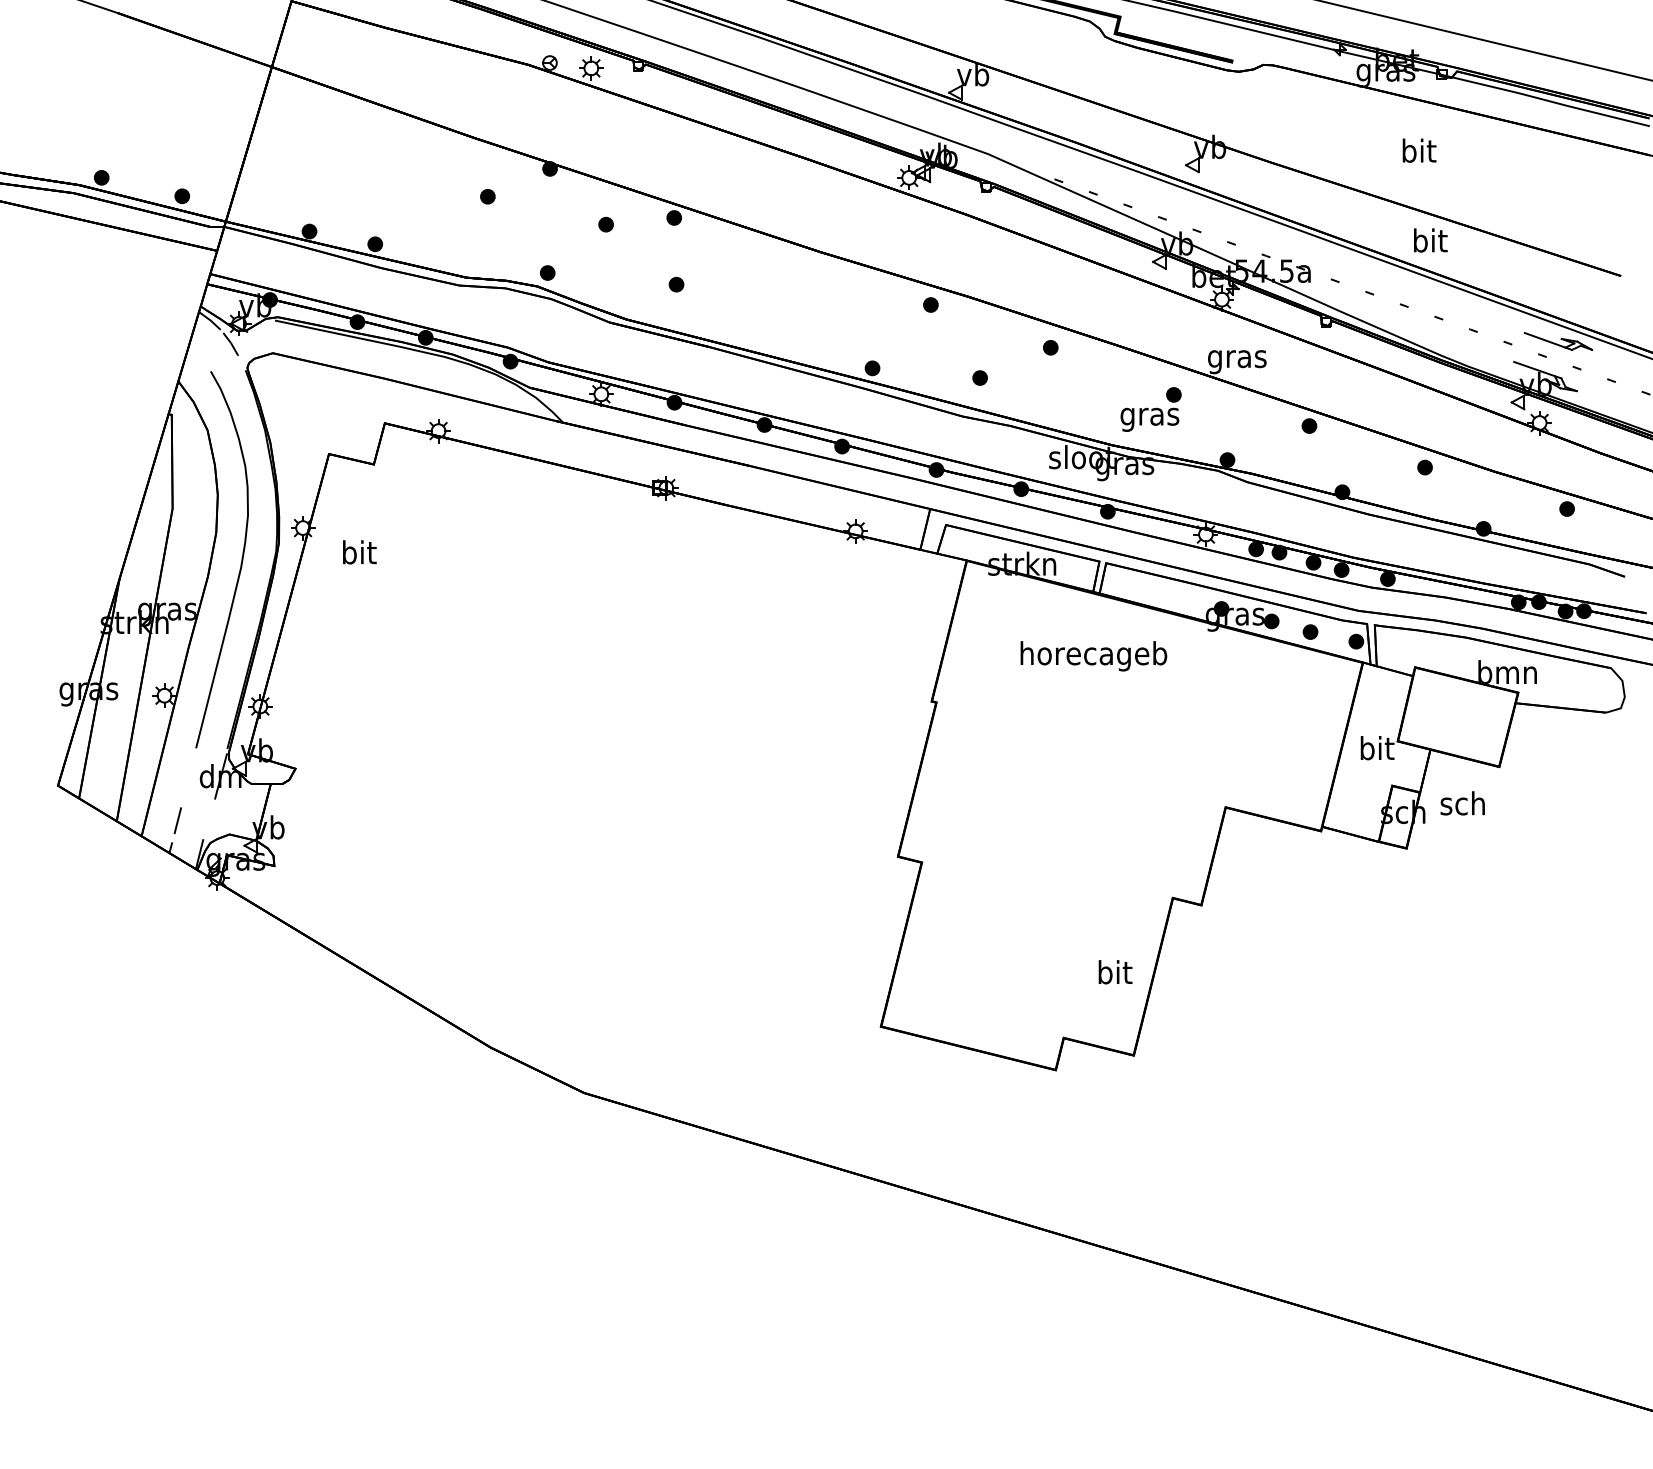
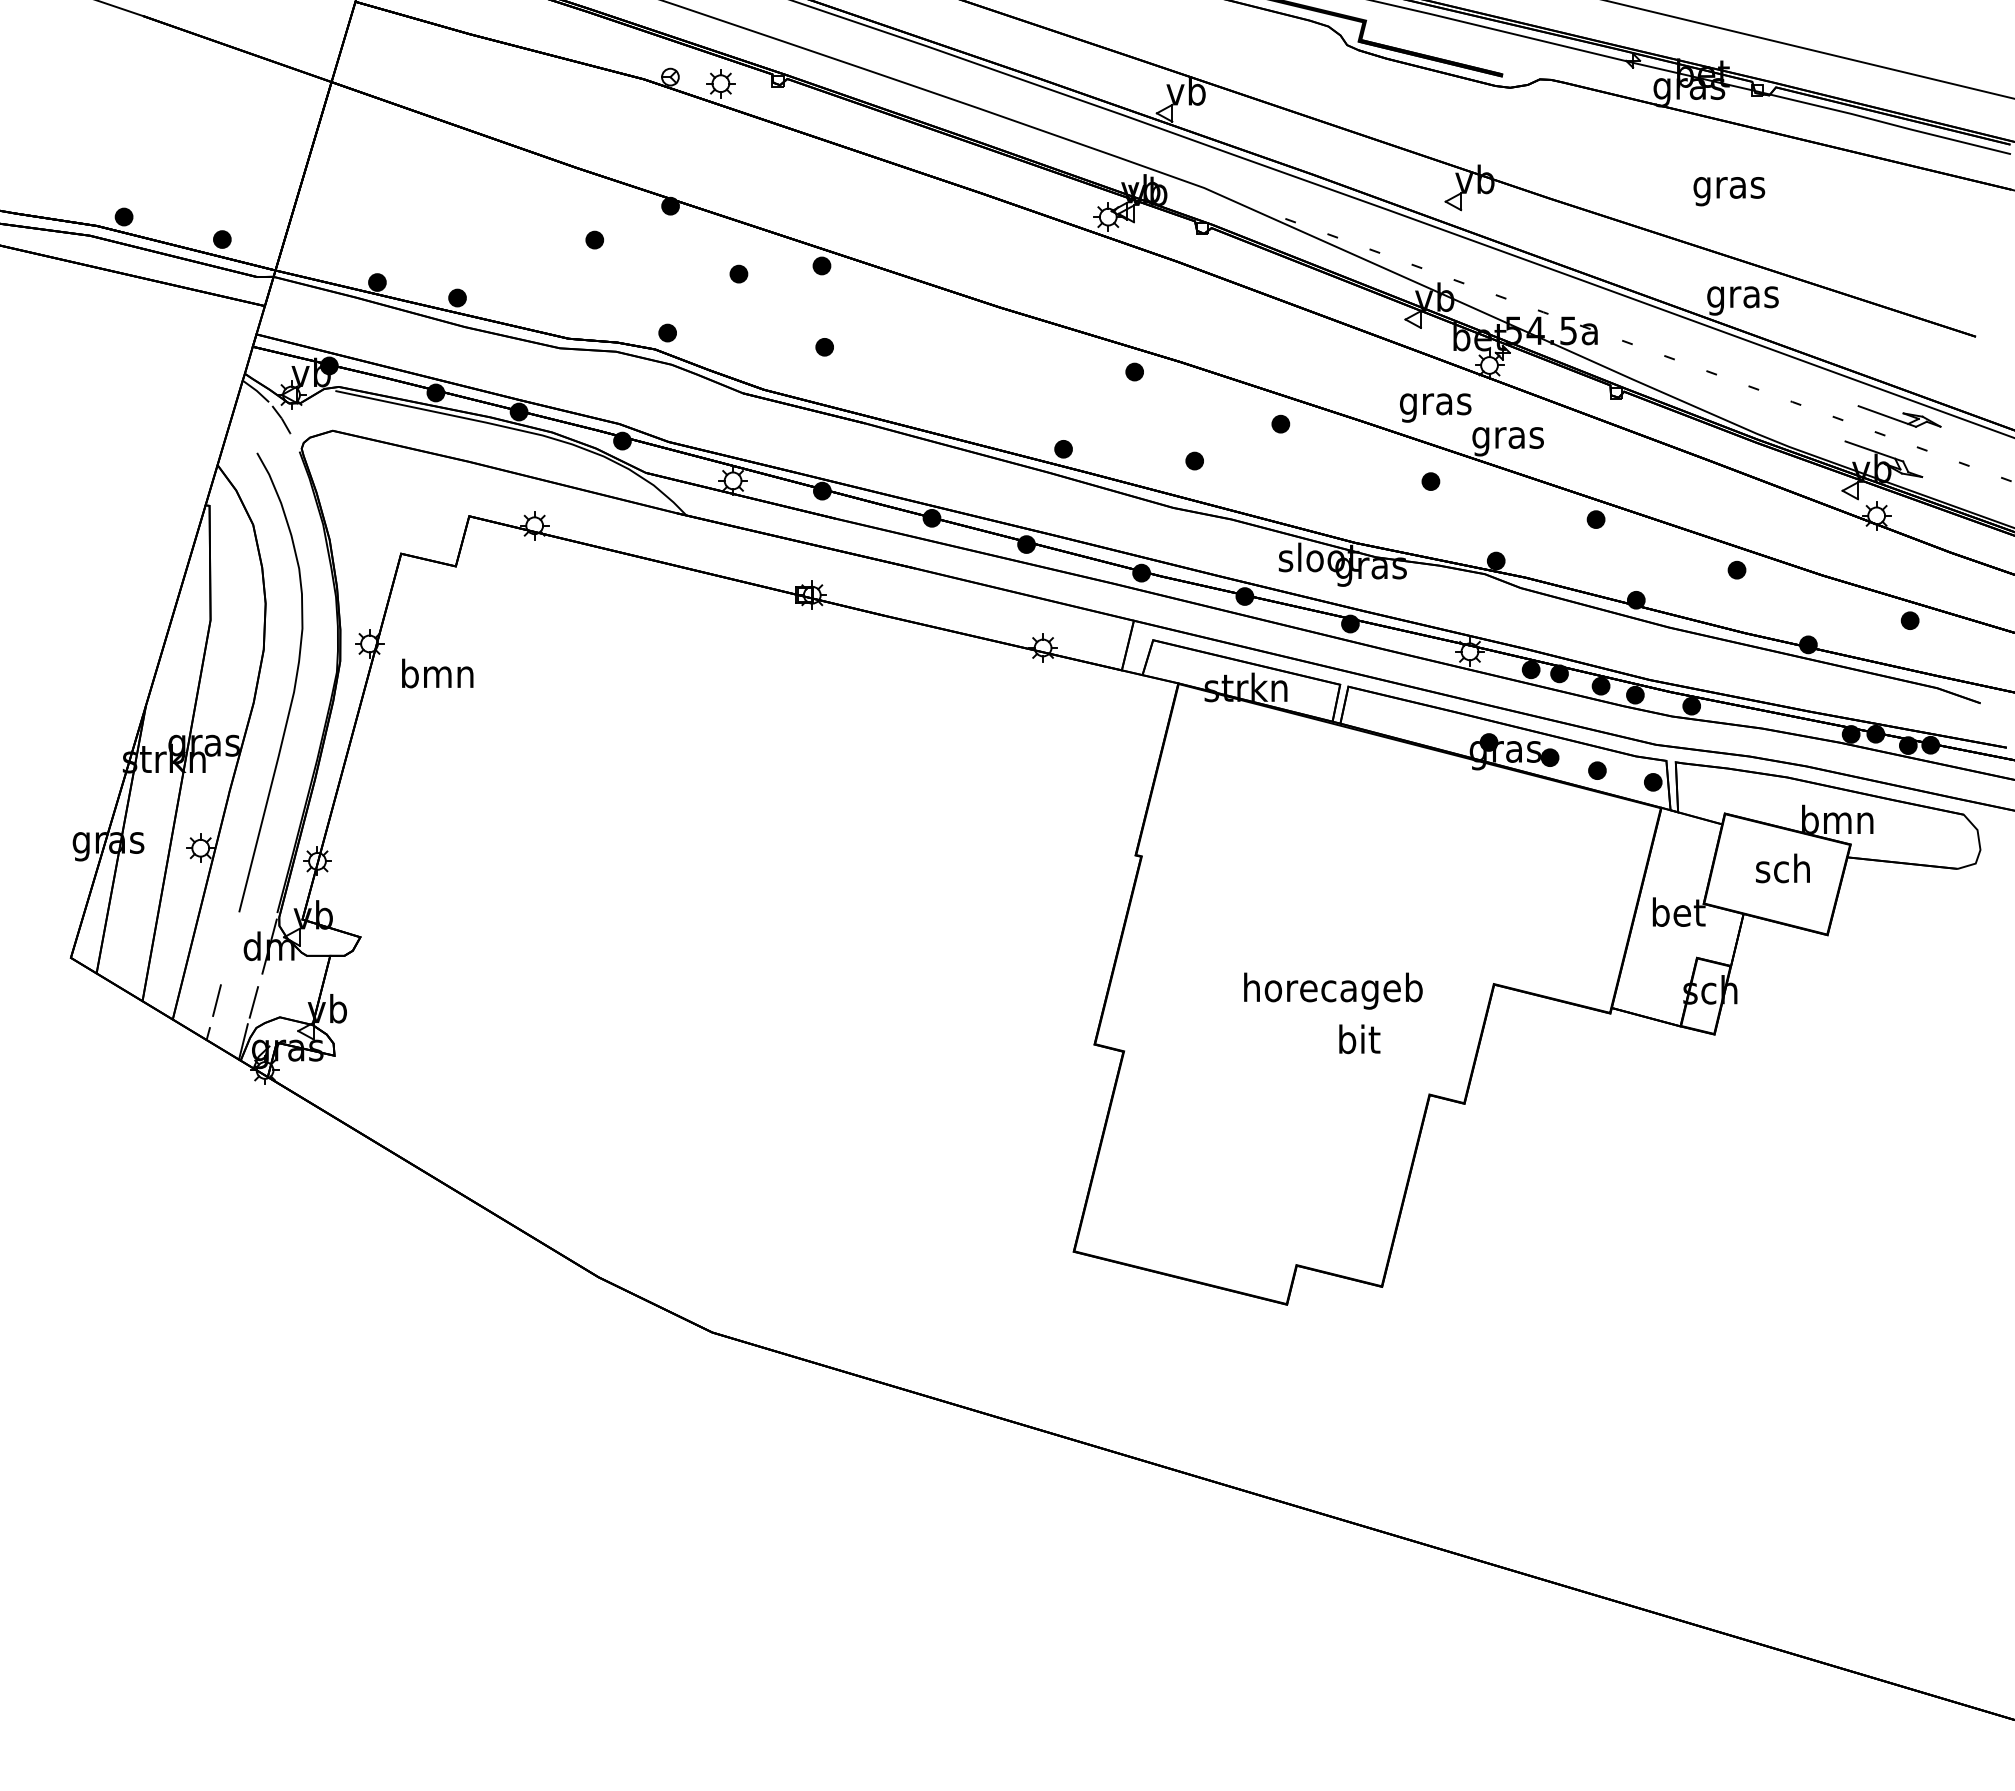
text: (1418, 153) -> (1729, 187), bit -> gras
text: (1429, 243) -> (1742, 296), bit -> gras
text: (1149, 419) -> (1435, 407), moved
text: (358, 552) -> (437, 673), bit -> bmn
text: (1093, 655) -> (1333, 990), moved
text: (1377, 747) -> (1678, 911), bit -> bet
text: (1462, 803) -> (1782, 868), moved
line: (208, 819) -> (254, 999), added
text: (1115, 972) -> (1359, 1039), moved

